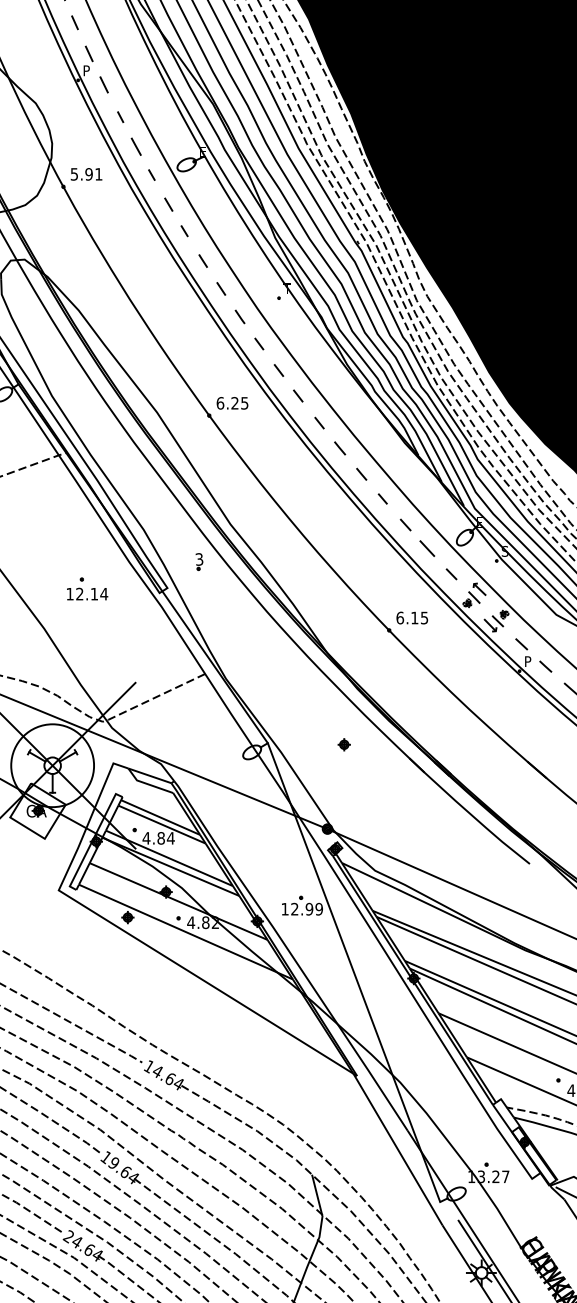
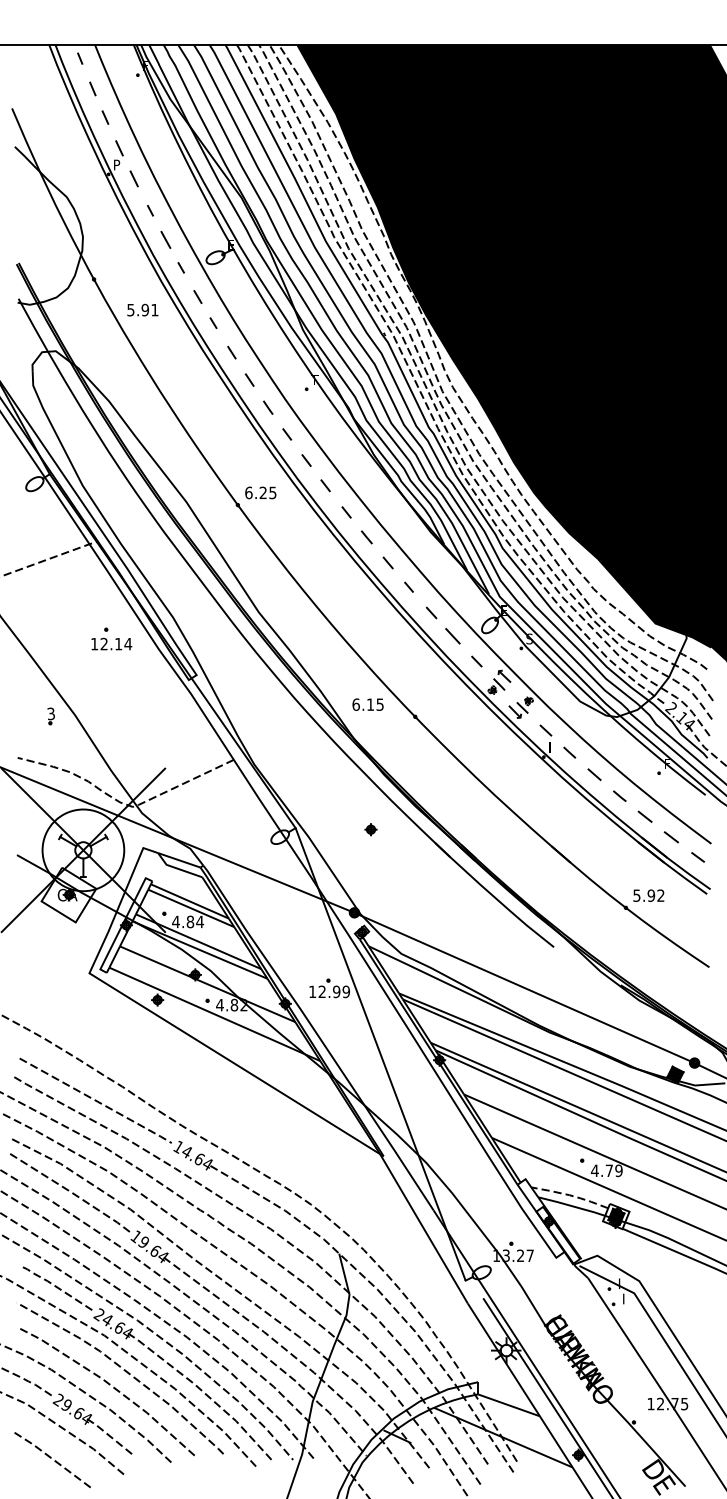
text: (86, 173) -> (142, 309), moved
part: (198, 562) -> (50, 716), moved
part: (87, 588) -> (111, 638), moved
text: (411, 617) -> (367, 704), moved
text: (528, 661) -> (552, 747), P -> I

